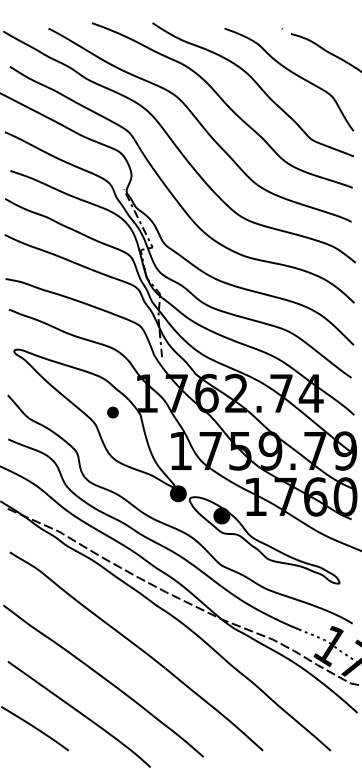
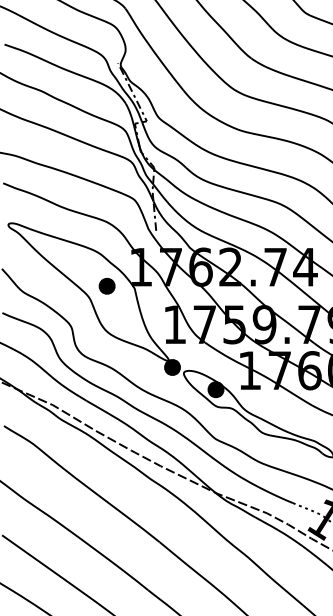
part: (112, 412) -> (106, 286), size x1.43

